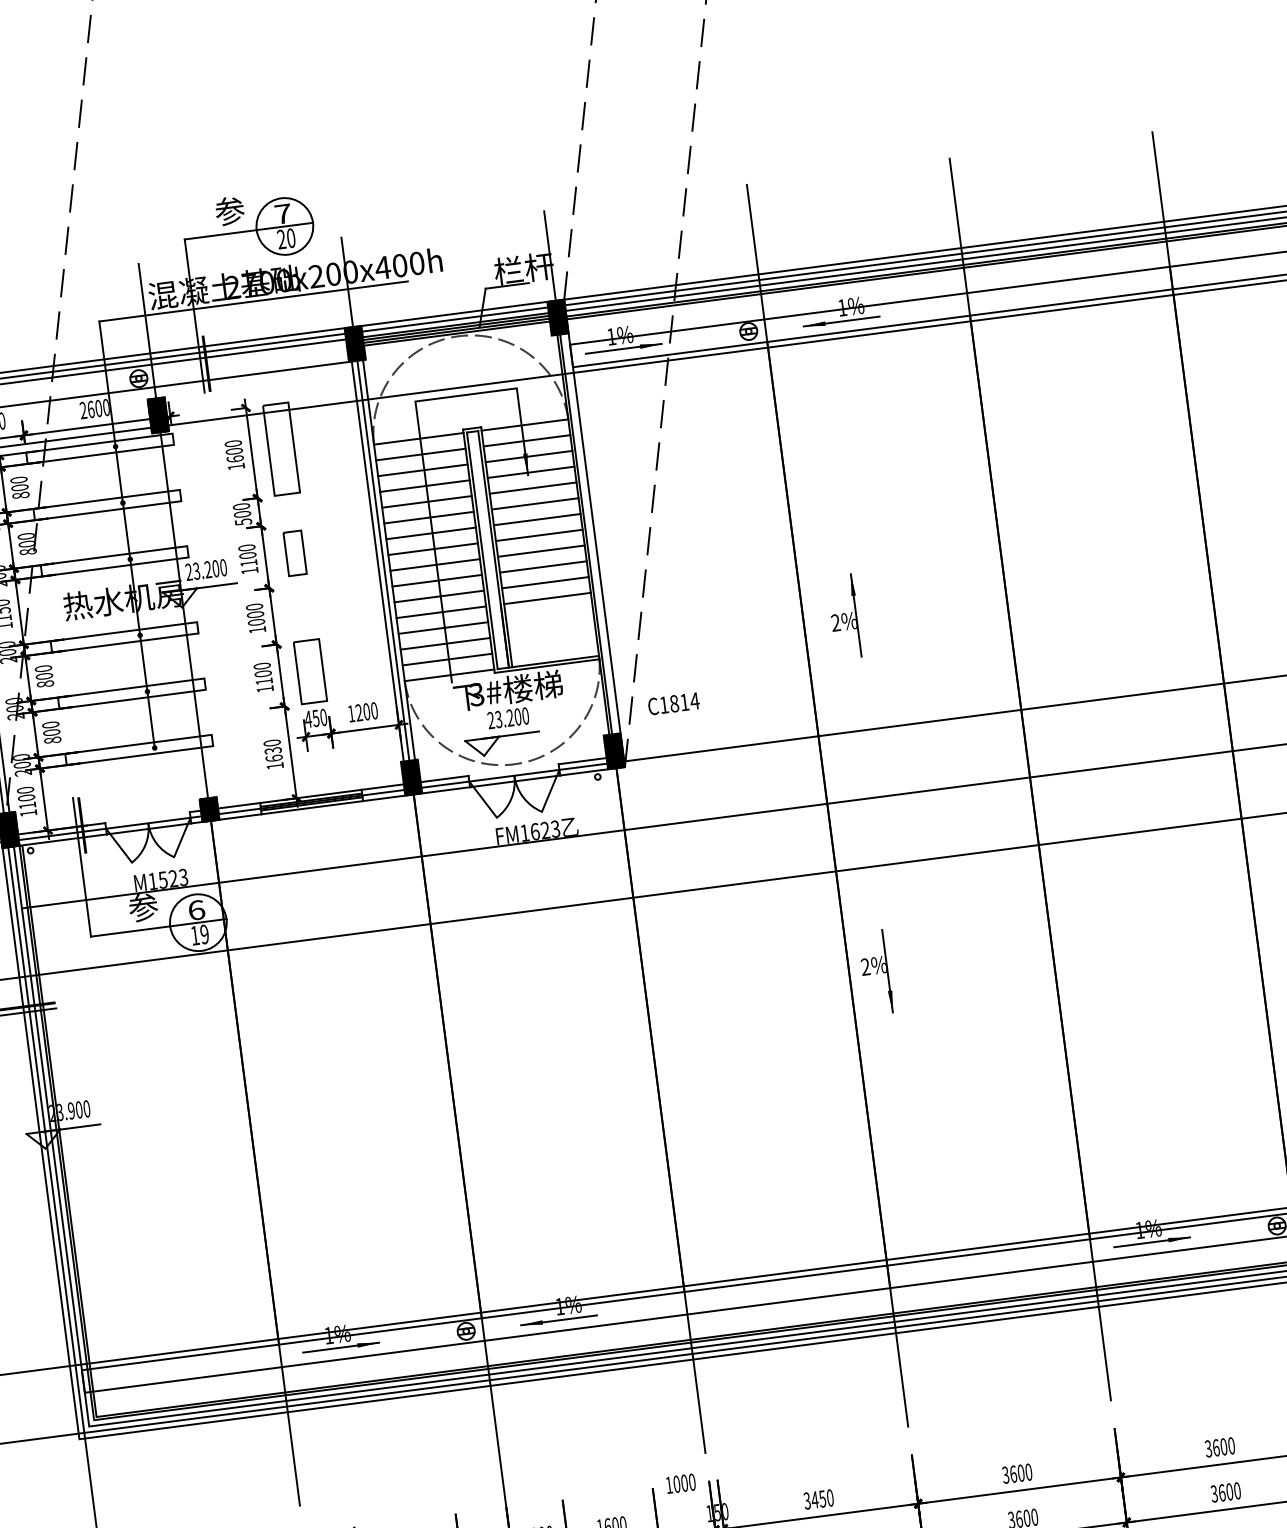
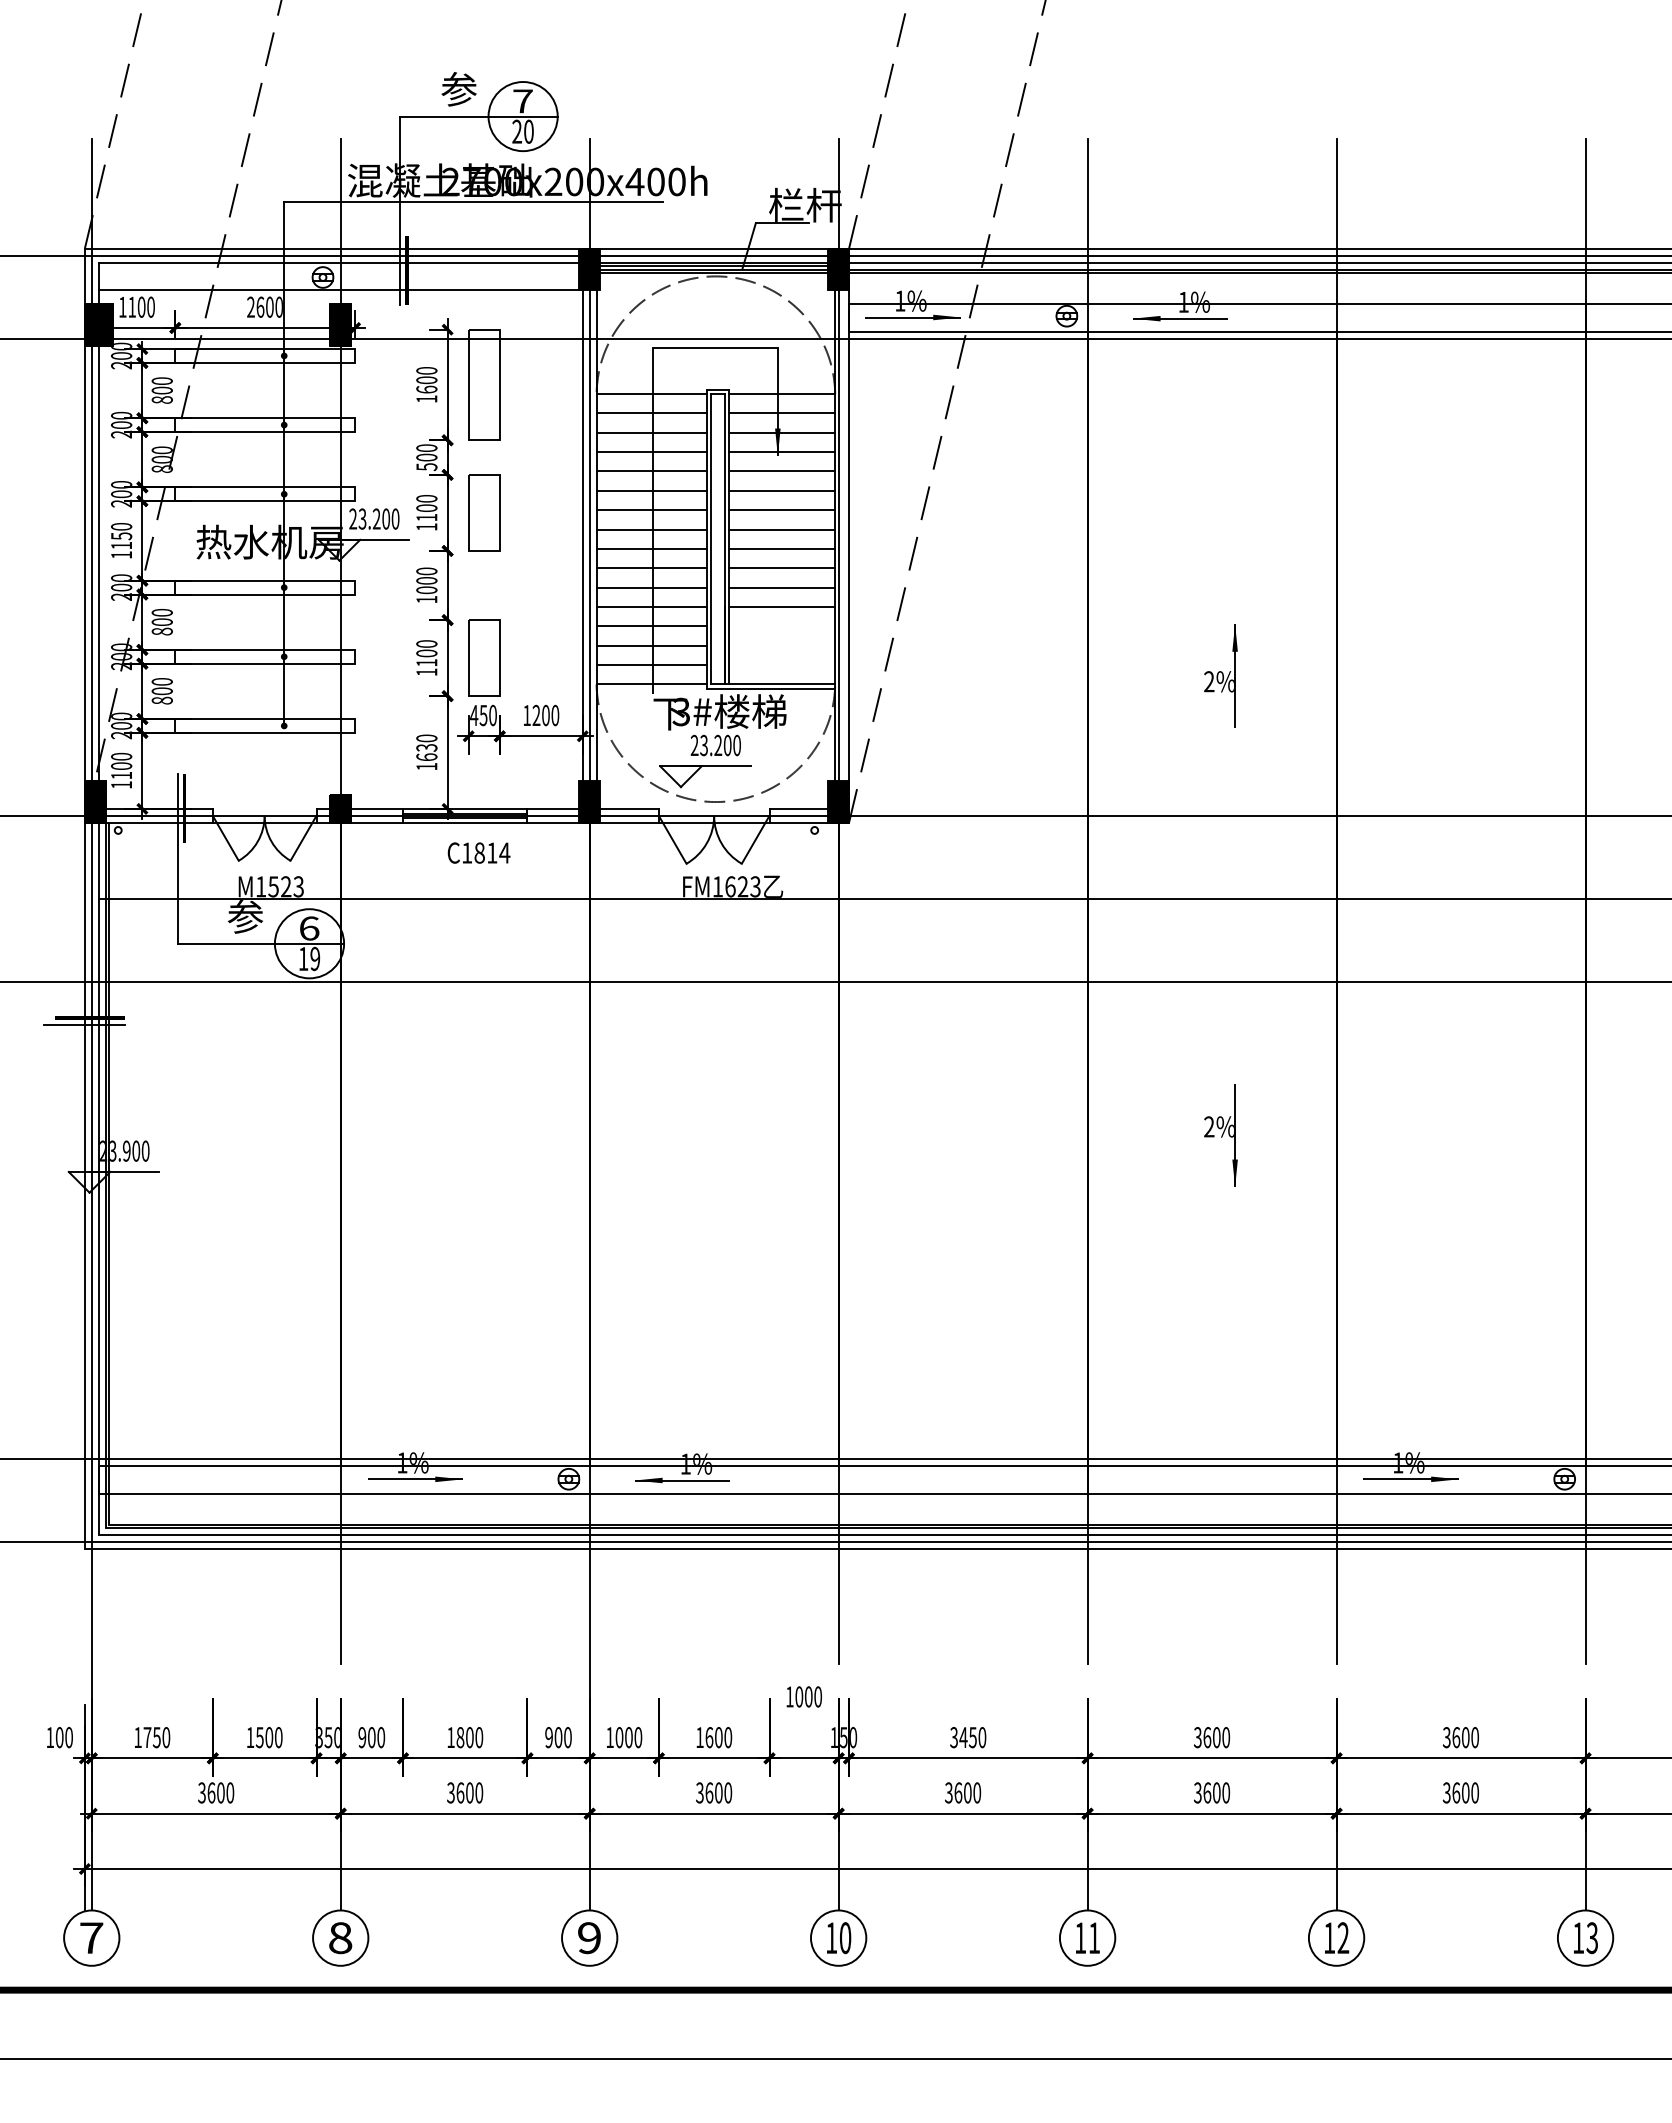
part: (295, 552) -> (484, 512), size x1.43
part: (844, 616) -> (1220, 675), moved
text: (673, 703) -> (478, 852), moved
part: (875, 972) -> (1220, 1135), moved

